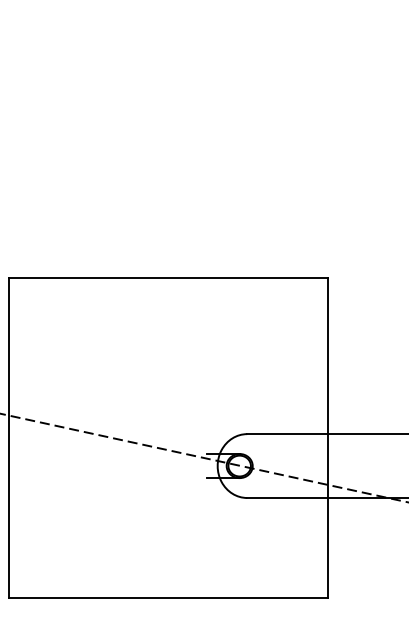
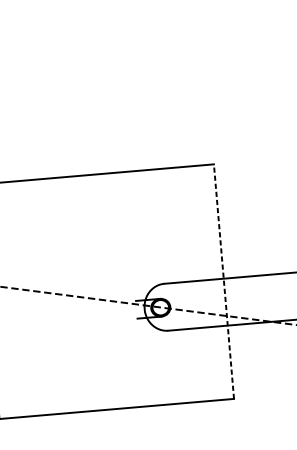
line: (328, 438) -> (224, 281), solid -> dashed

